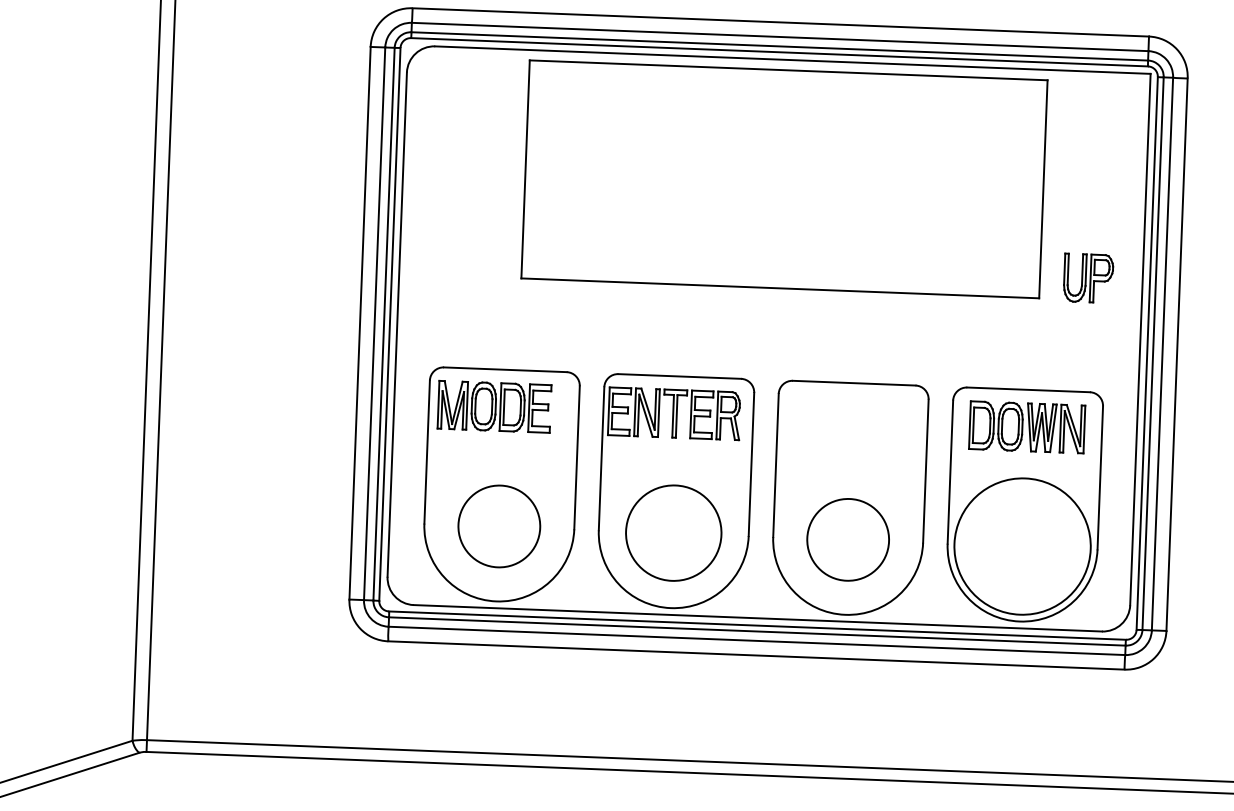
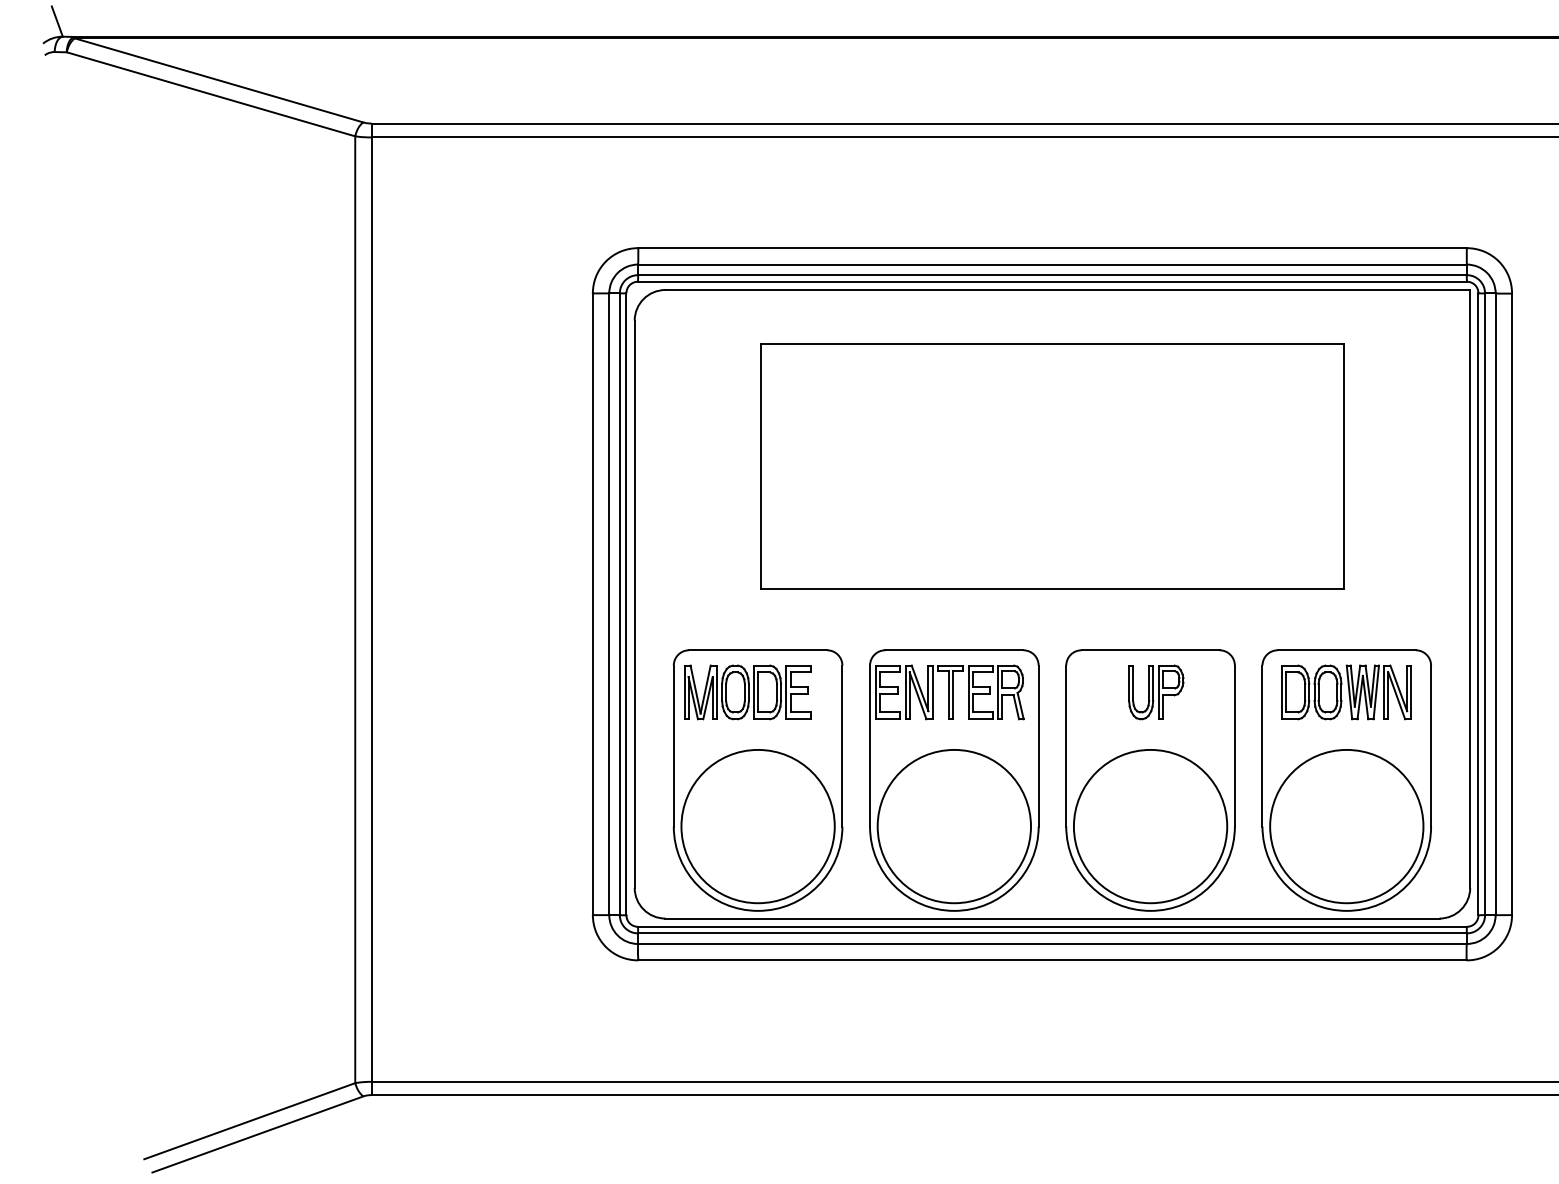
part: (784, 179) -> (1052, 466), moved
part: (1088, 278) -> (1156, 692), moved
circle: (498, 526) -> (757, 826), size x1.67
circle: (673, 533) -> (953, 826), size x1.43
circle: (848, 539) -> (1150, 826), size x1.67

